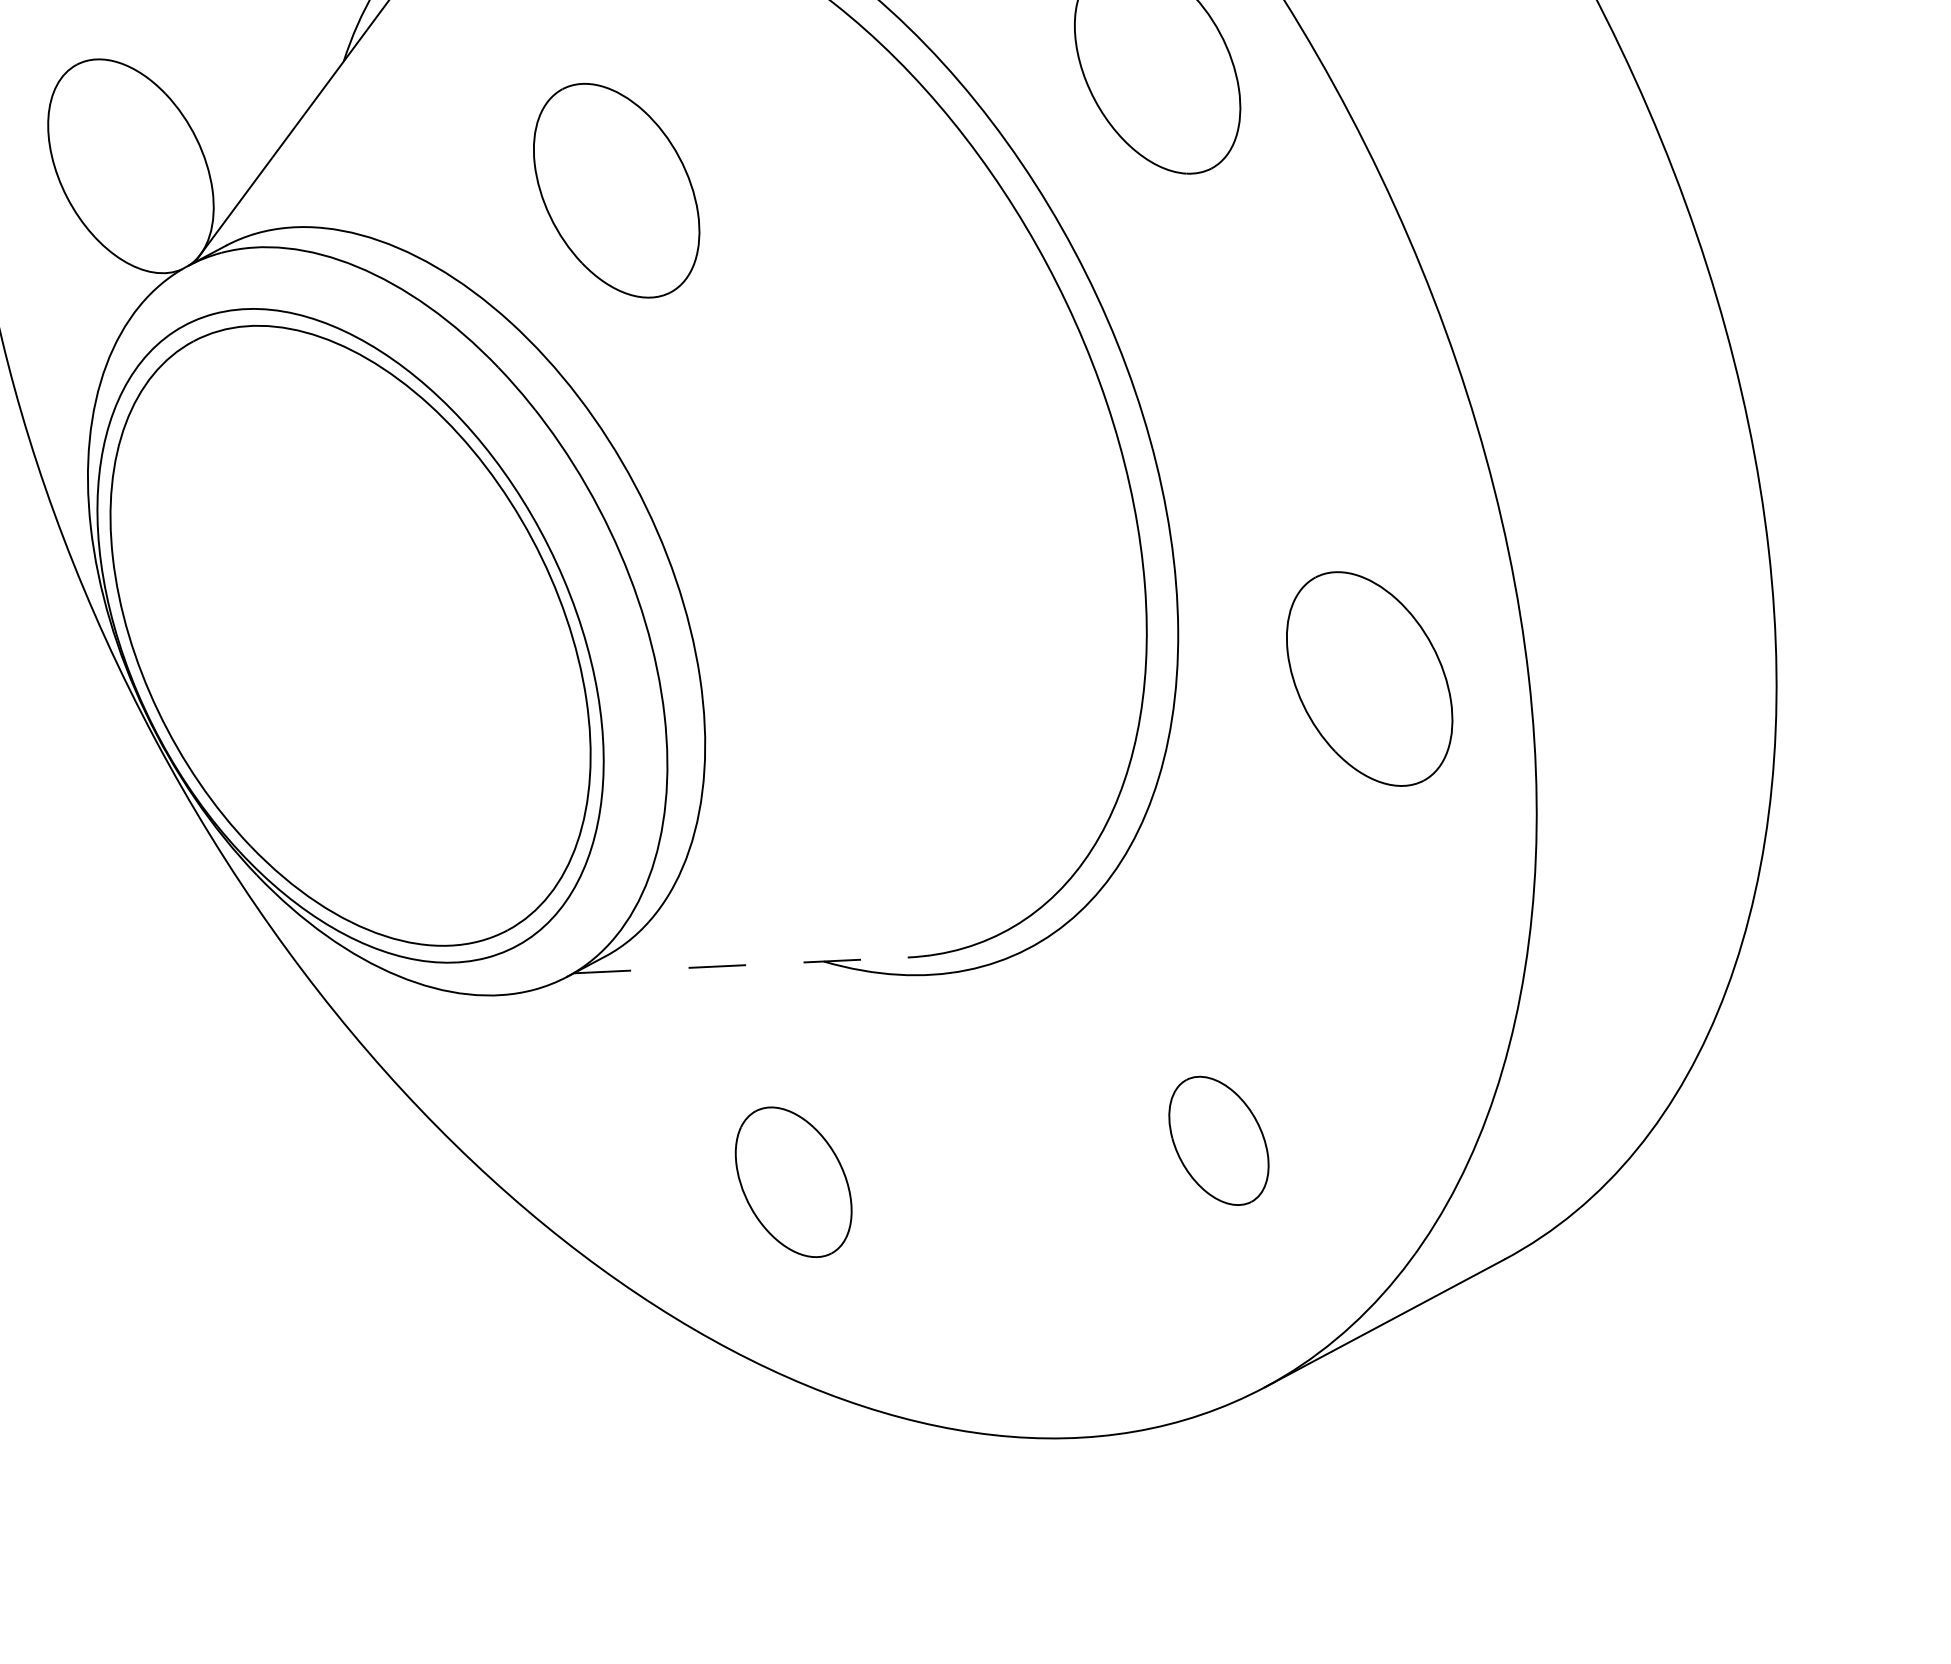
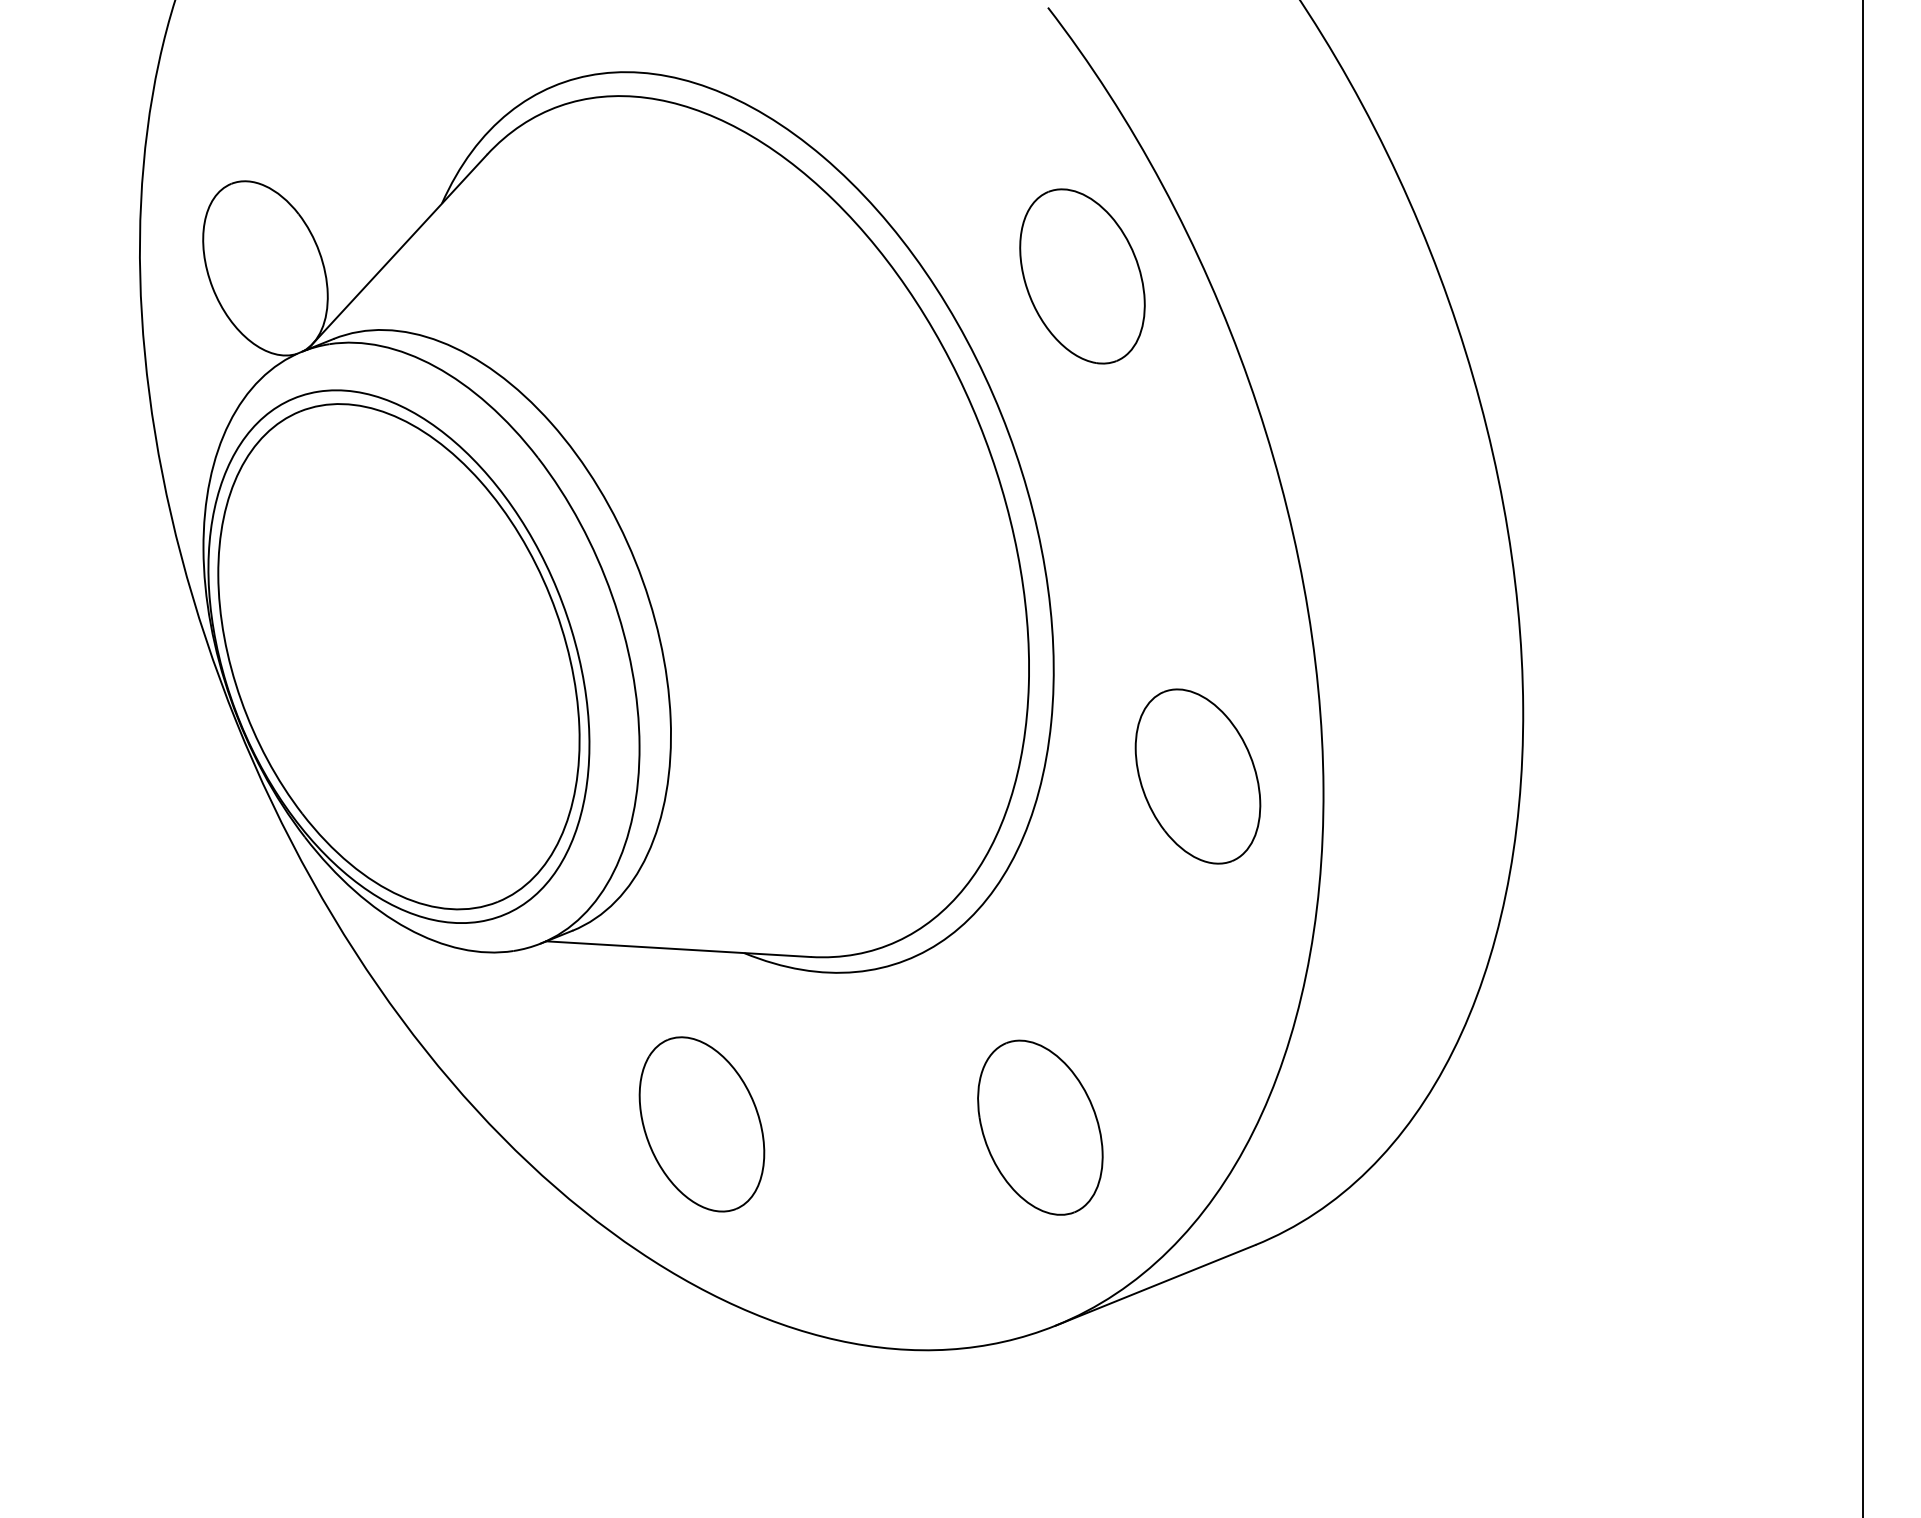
part: (616, 190) -> (645, 328), removed
line: (740, 965) -> (678, 949), dashed -> solid
part: (1219, 1140) -> (1040, 1127), size x1.67
part: (793, 1182) -> (701, 1124), size x1.43

